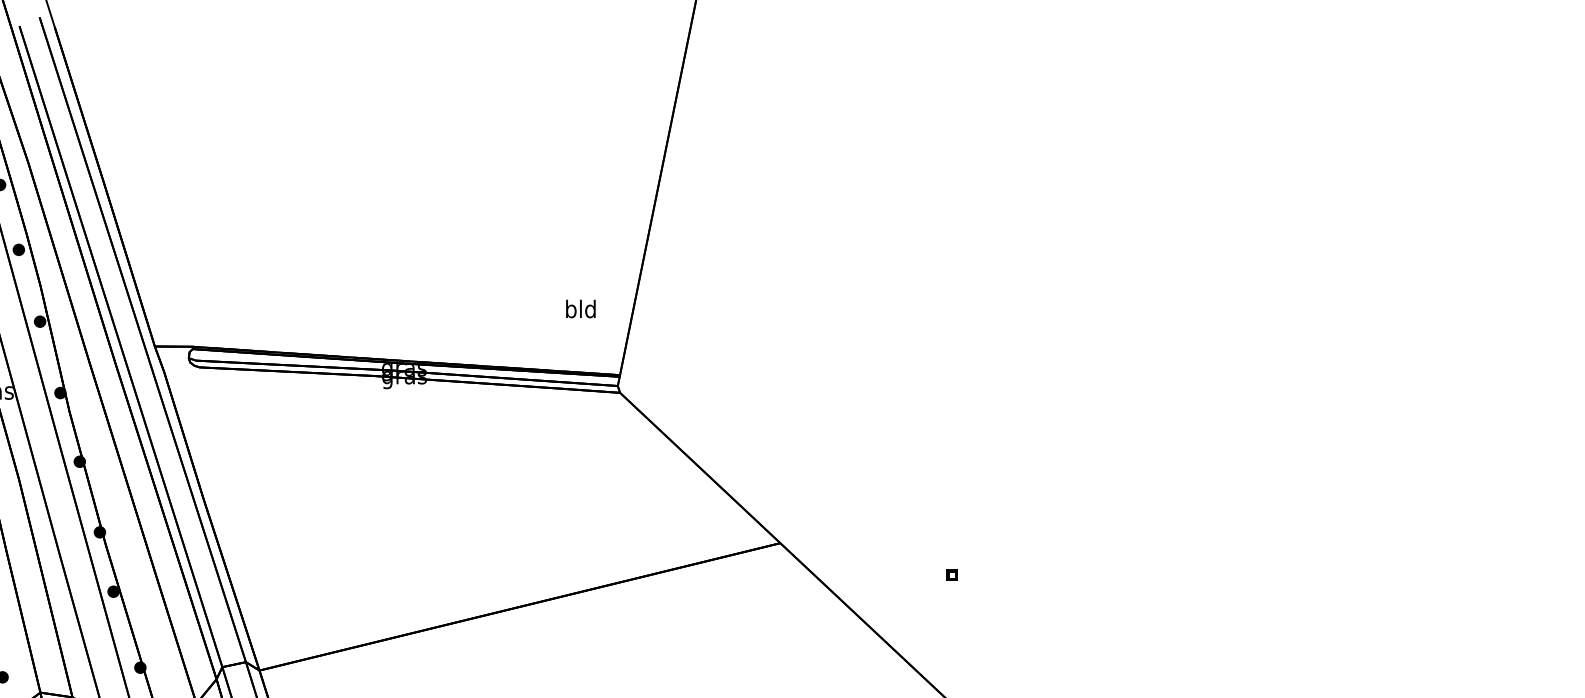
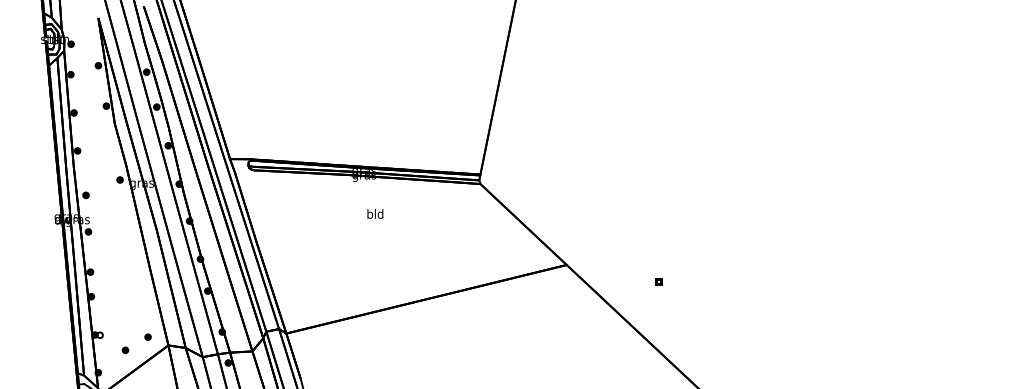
text: (581, 308) -> (375, 213), moved

